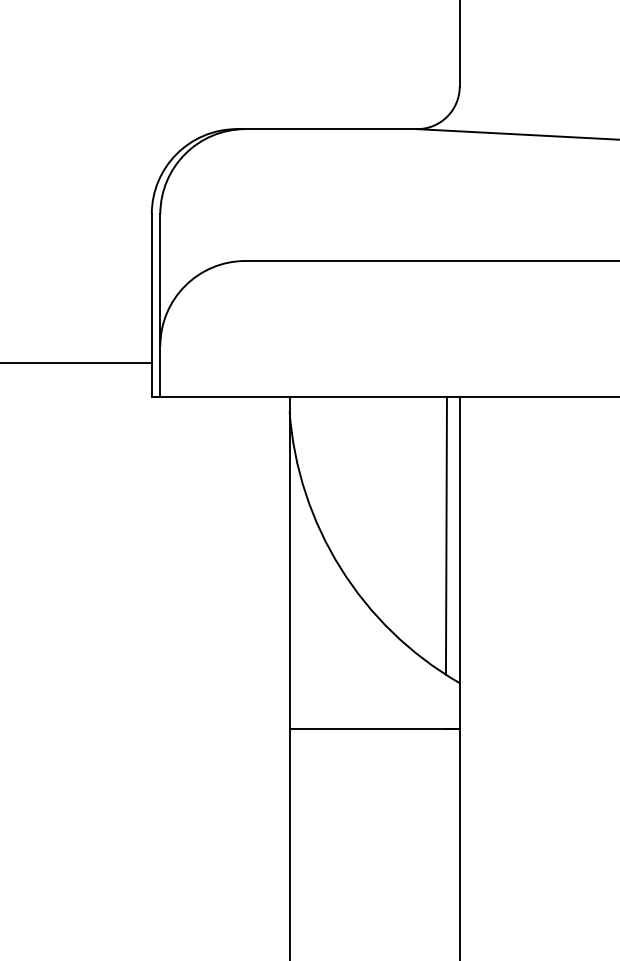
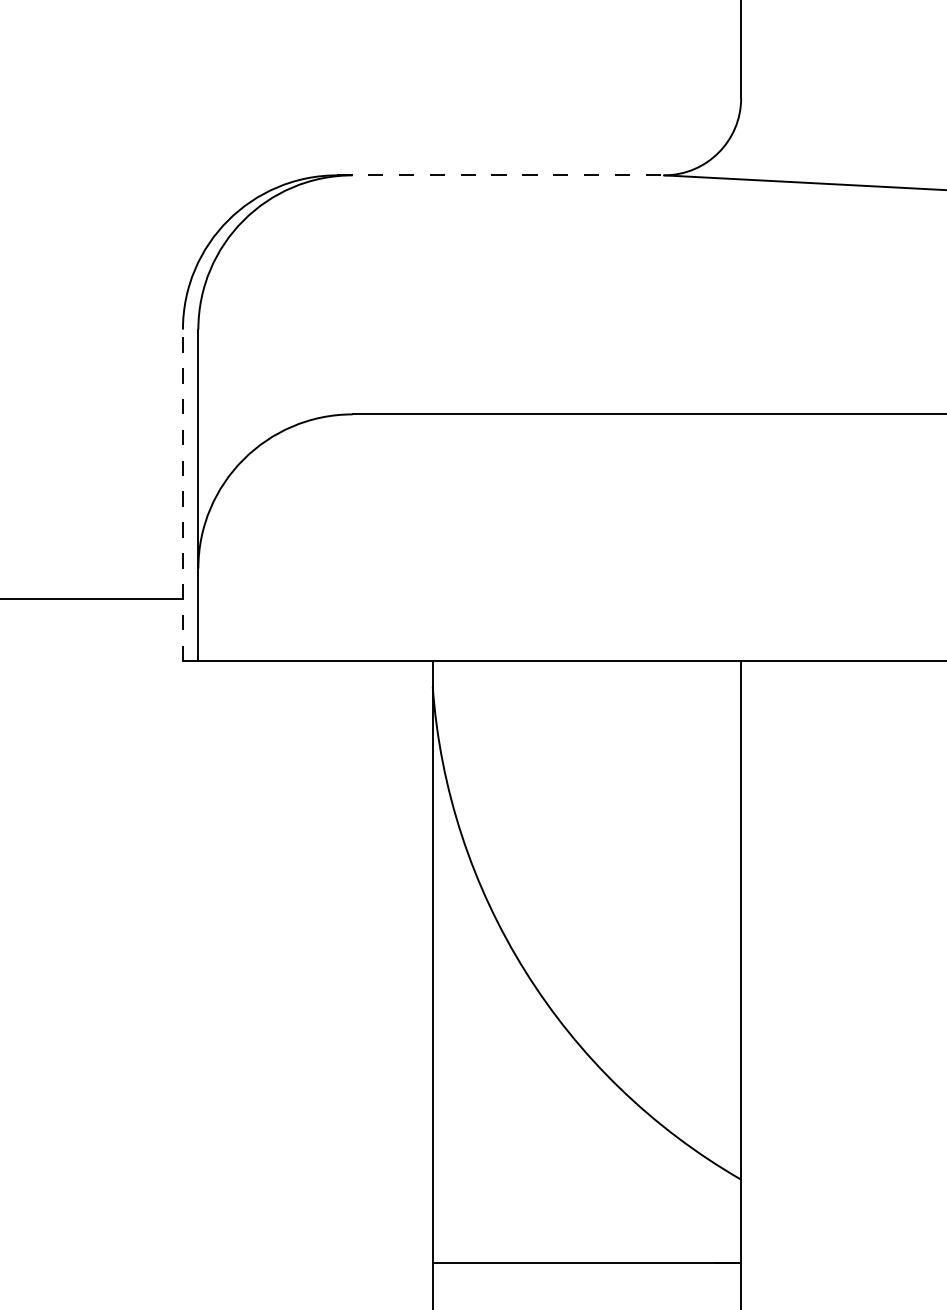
line: (327, 129) -> (501, 176), solid -> dashed
line: (151, 305) -> (182, 495), solid -> dashed
line: (445, 535) -> (715, 912), removed

